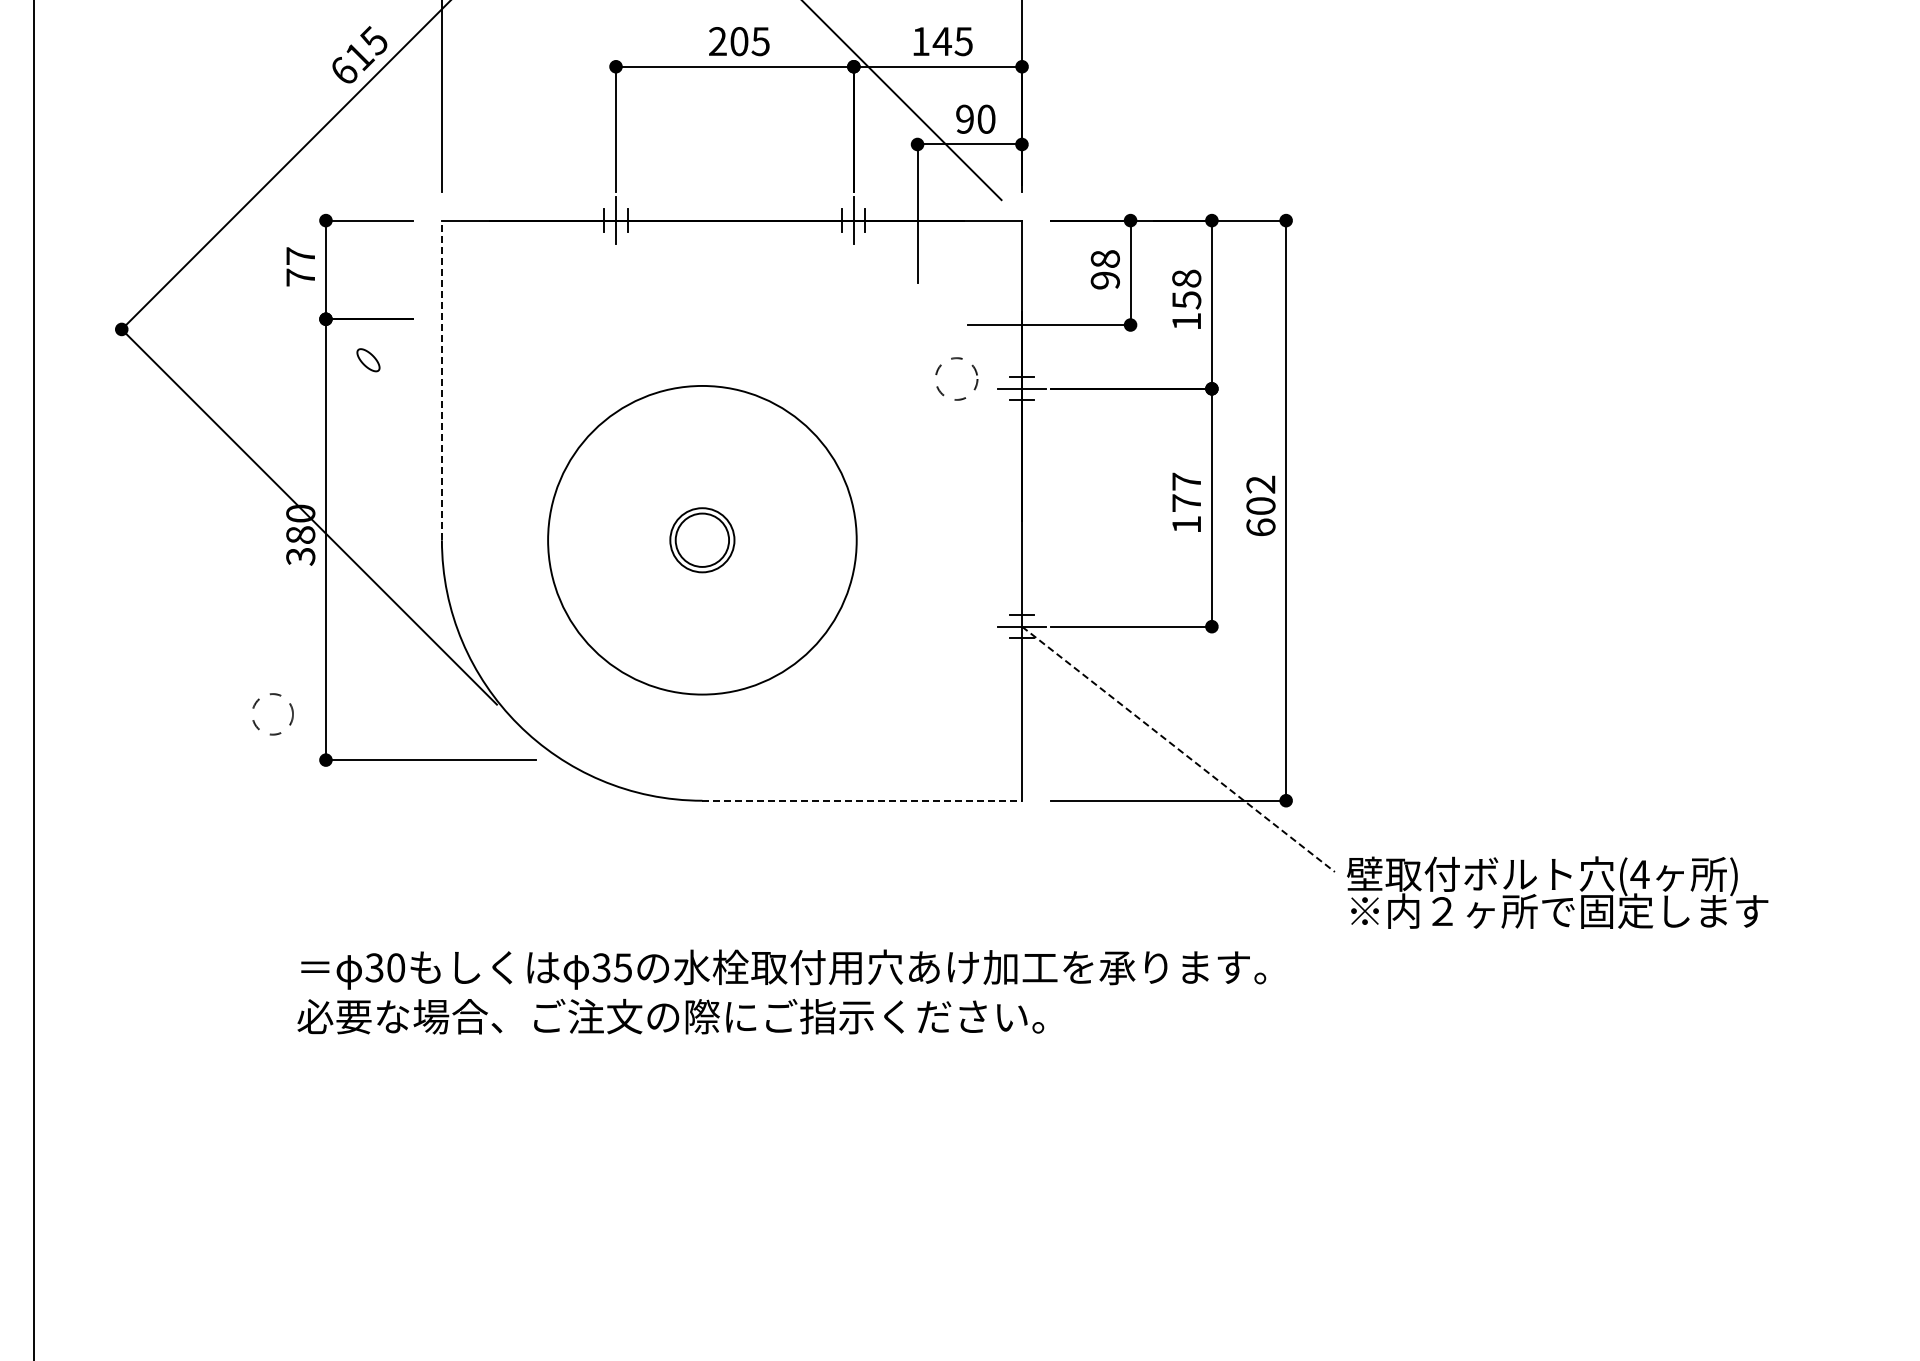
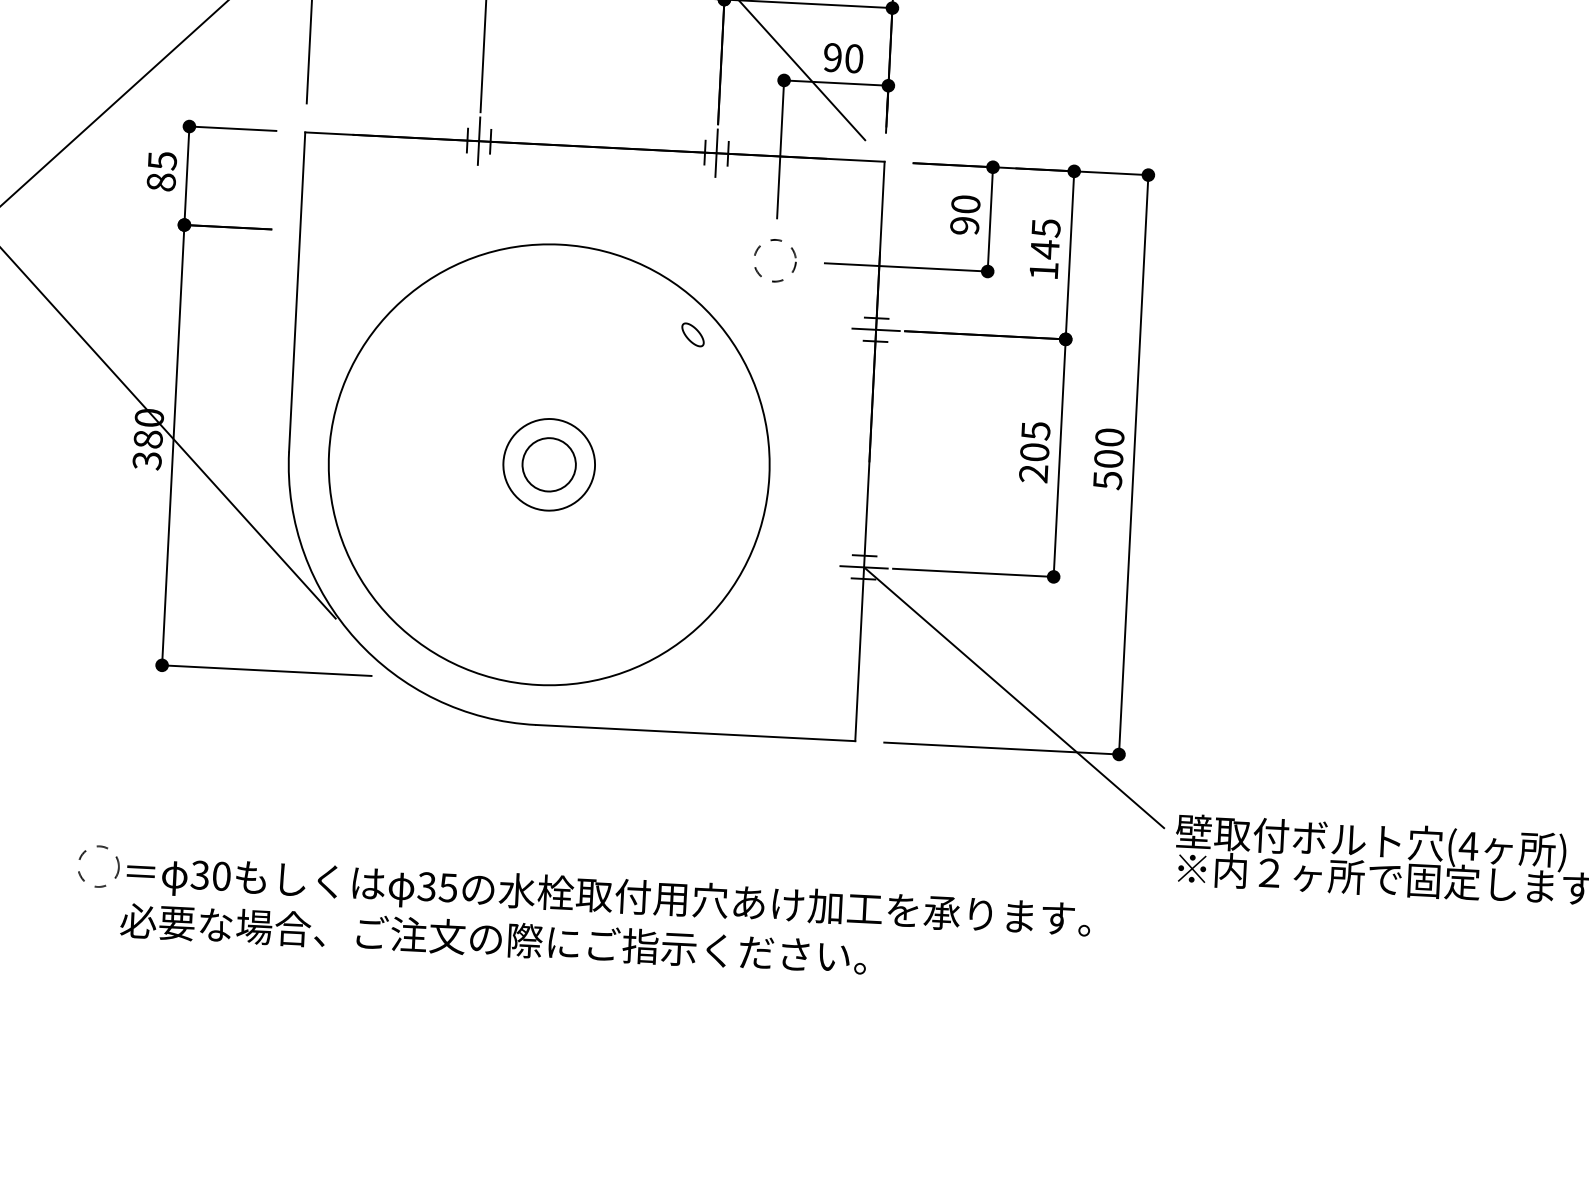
text: (1105, 258) -> (966, 203), 98 -> 90
text: (300, 266) -> (161, 171), 77 -> 85
text: (1186, 289) -> (1045, 238), 158 -> 145
part: (368, 360) -> (693, 335), moved
circle: (956, 378) -> (774, 260), moved
line: (441, 380) -> (296, 292), dashed -> solid
text: (1186, 502) -> (1034, 451), 177 -> 205
text: (1260, 505) -> (1108, 458), 602 -> 500
circle: (701, 539) -> (548, 464), size x1.43
circle: (702, 540) -> (549, 465), size x1.43
circle: (272, 714) -> (98, 866), moved
line: (1178, 749) -> (1014, 697), dashed -> solid
line: (862, 800) -> (695, 732), dashed -> solid

